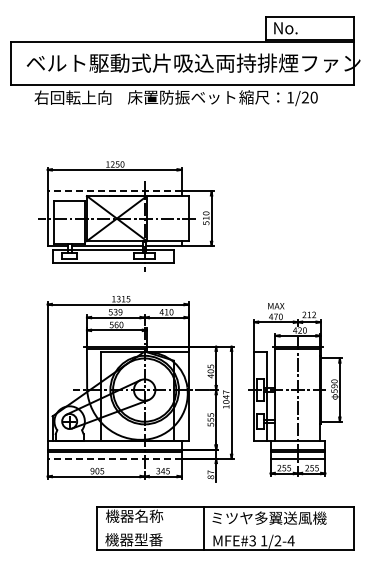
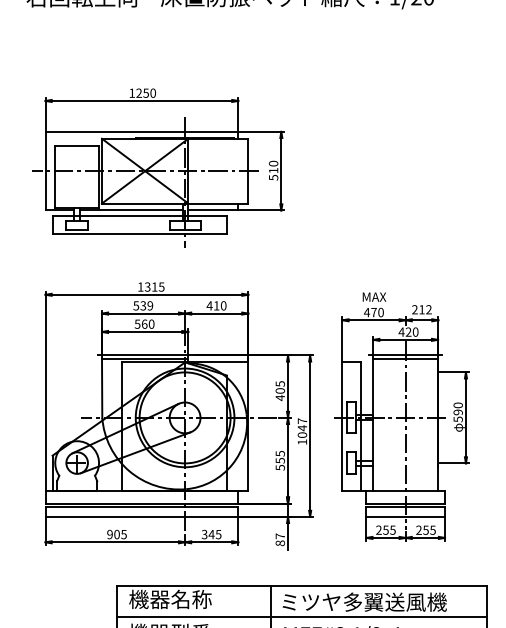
line: (114, 191) -> (141, 132), dashed -> solid
line: (114, 458) -> (141, 516), dashed -> solid
line: (225, 528) -> (301, 617), added

